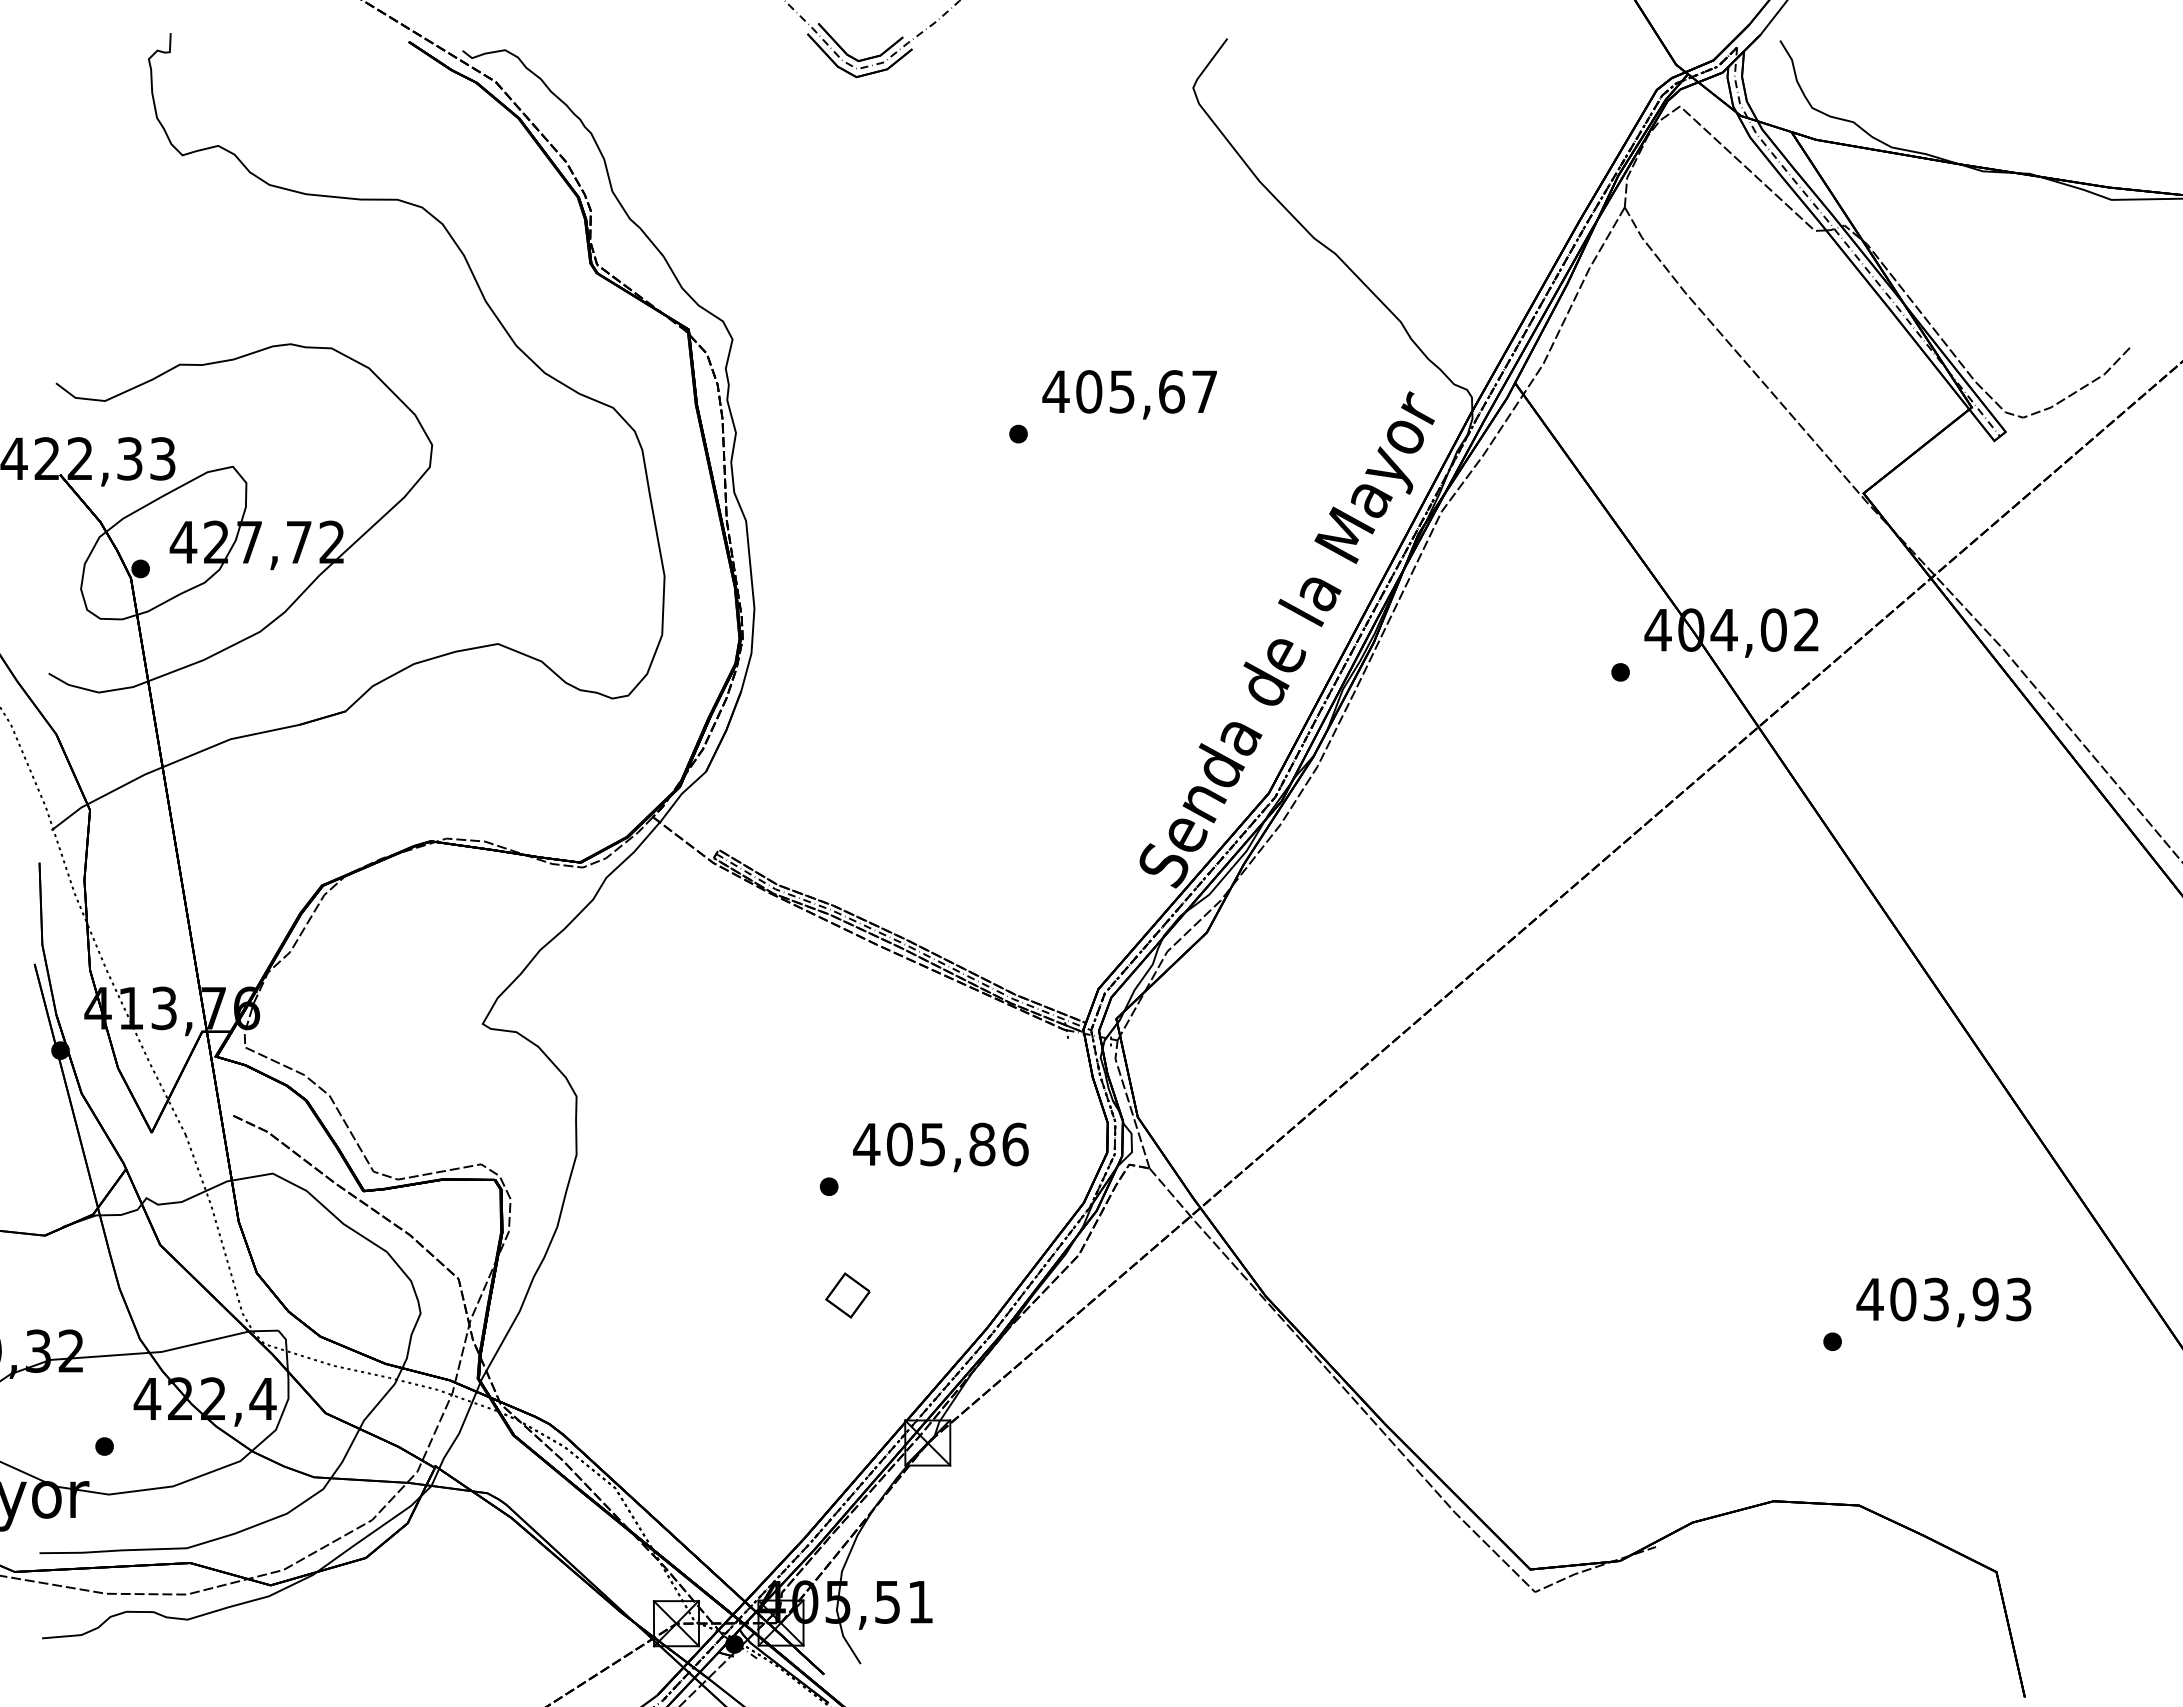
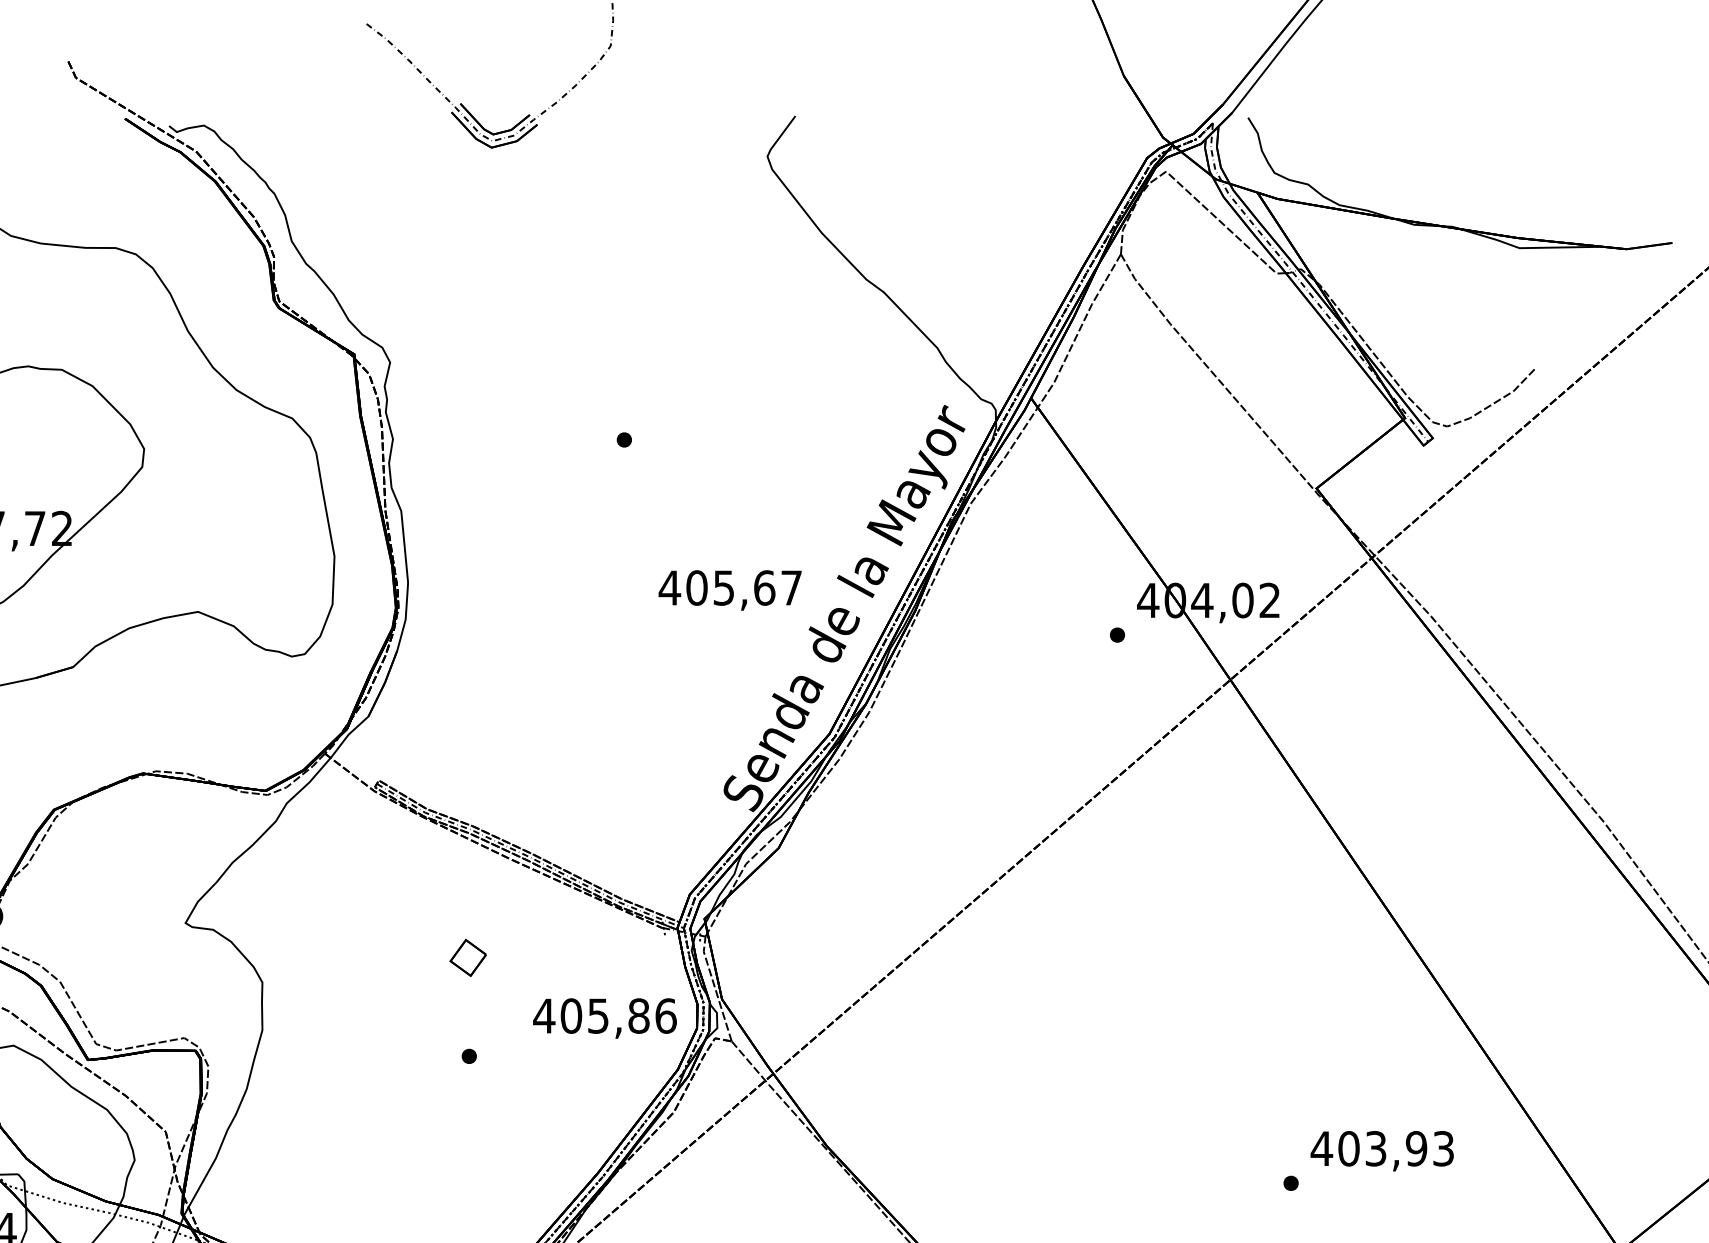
text: (1129, 394) -> (730, 590), moved
text: (940, 1147) -> (604, 1018), moved
part: (847, 1295) -> (467, 957), moved

